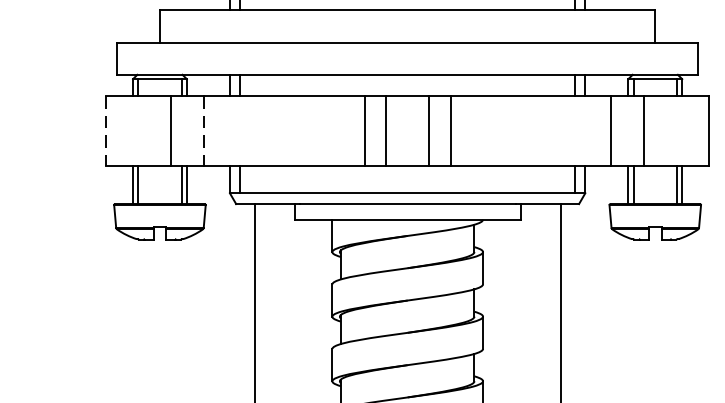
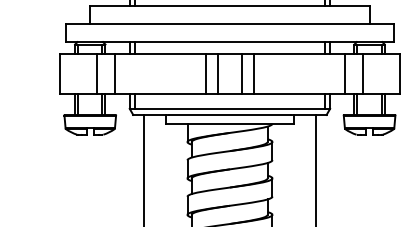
line: (105, 130) -> (59, 73), dashed -> solid
line: (204, 130) -> (115, 73), dashed -> solid

